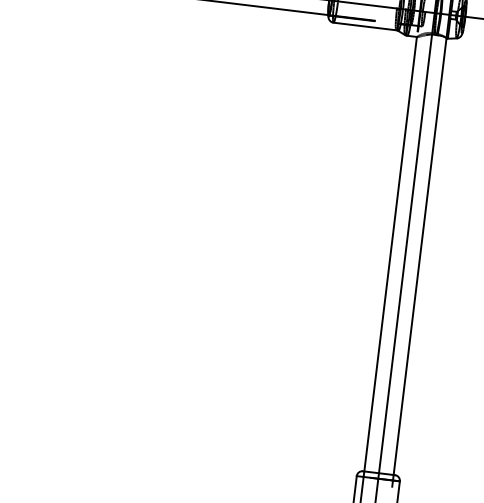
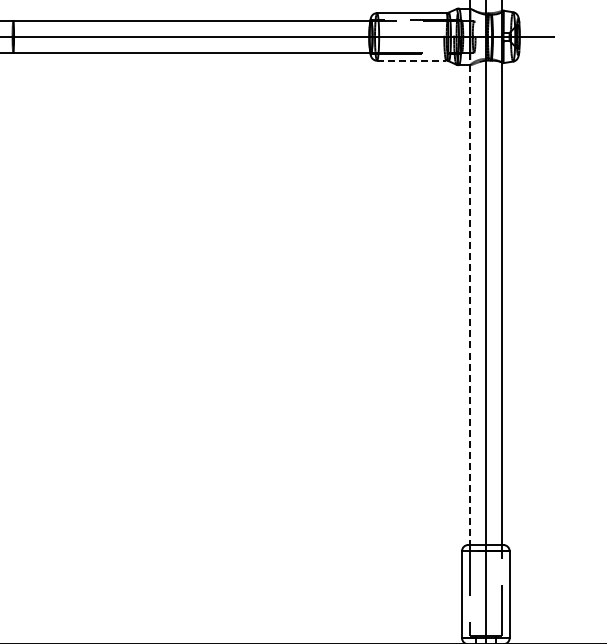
line: (364, 26) -> (411, 60), solid -> dashed
line: (390, 254) -> (469, 305), solid -> dashed

